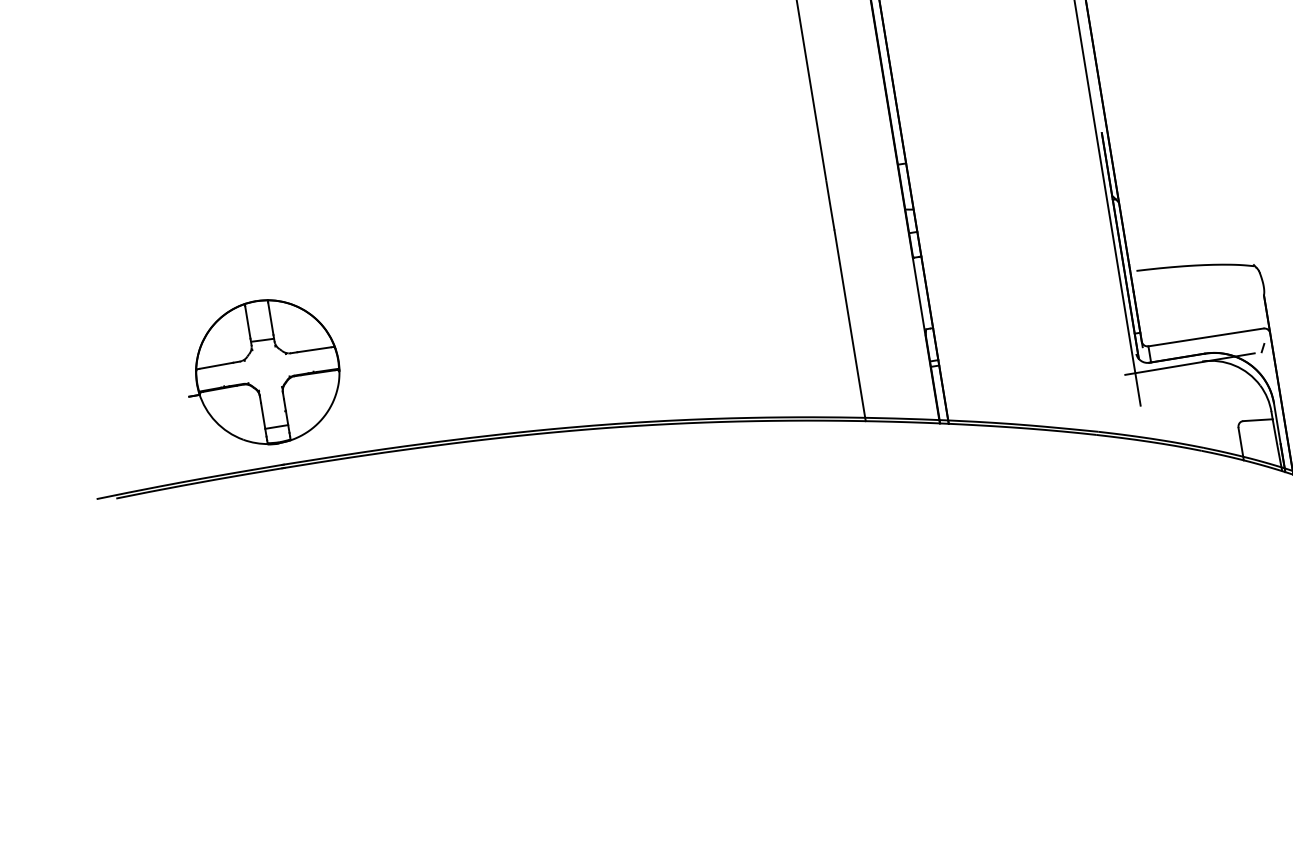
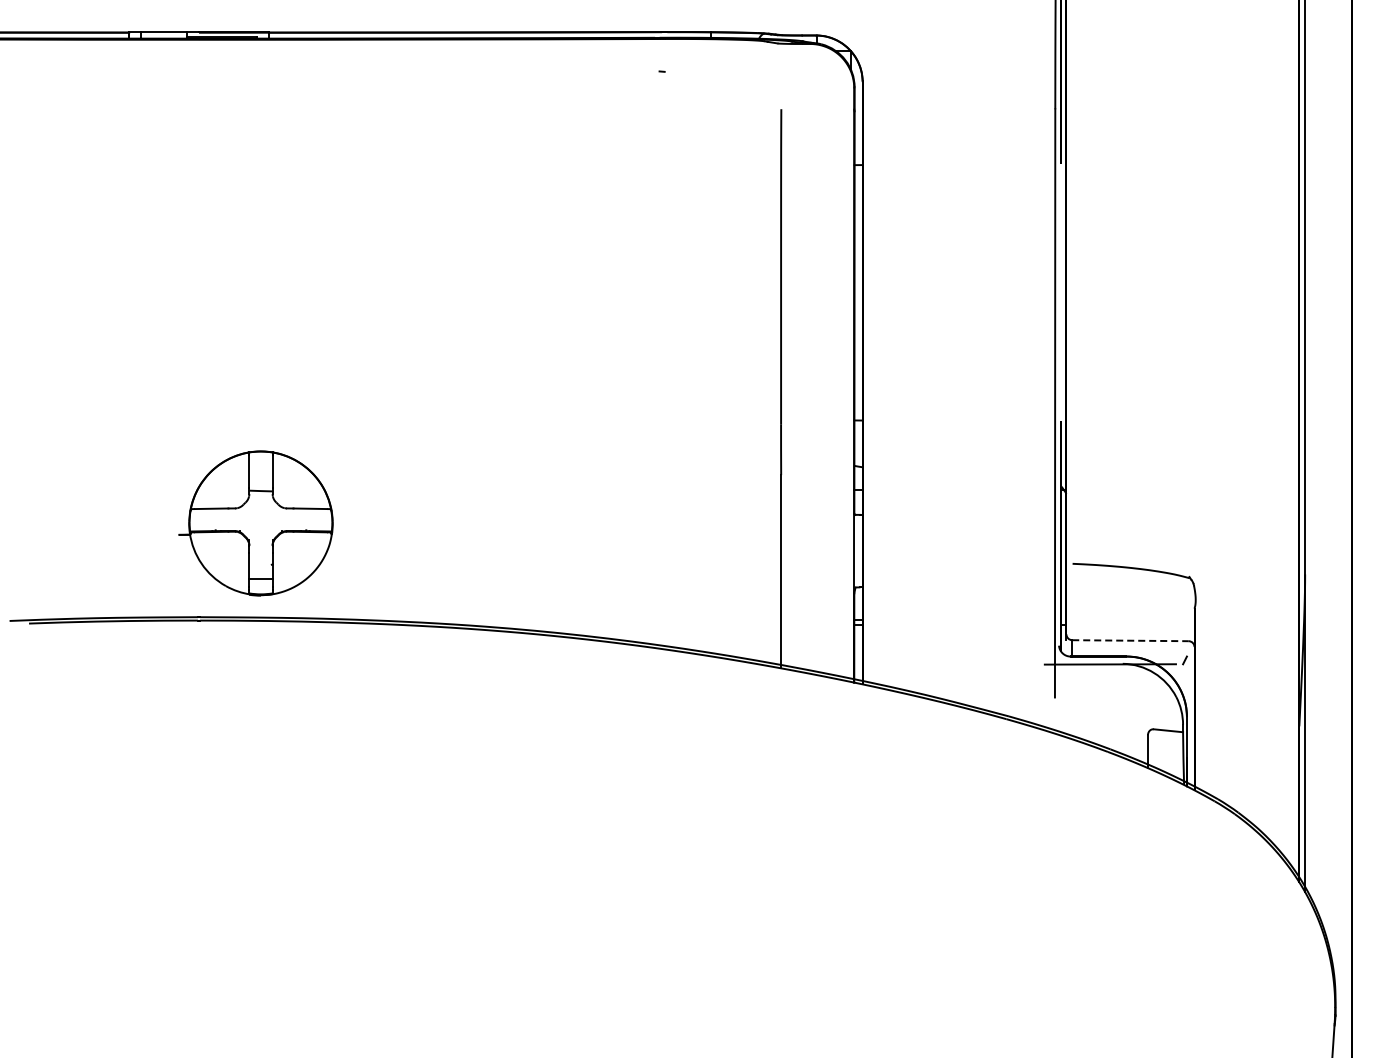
line: (1205, 337) -> (1130, 640), solid -> dashed
part: (262, 373) -> (255, 523), moved

